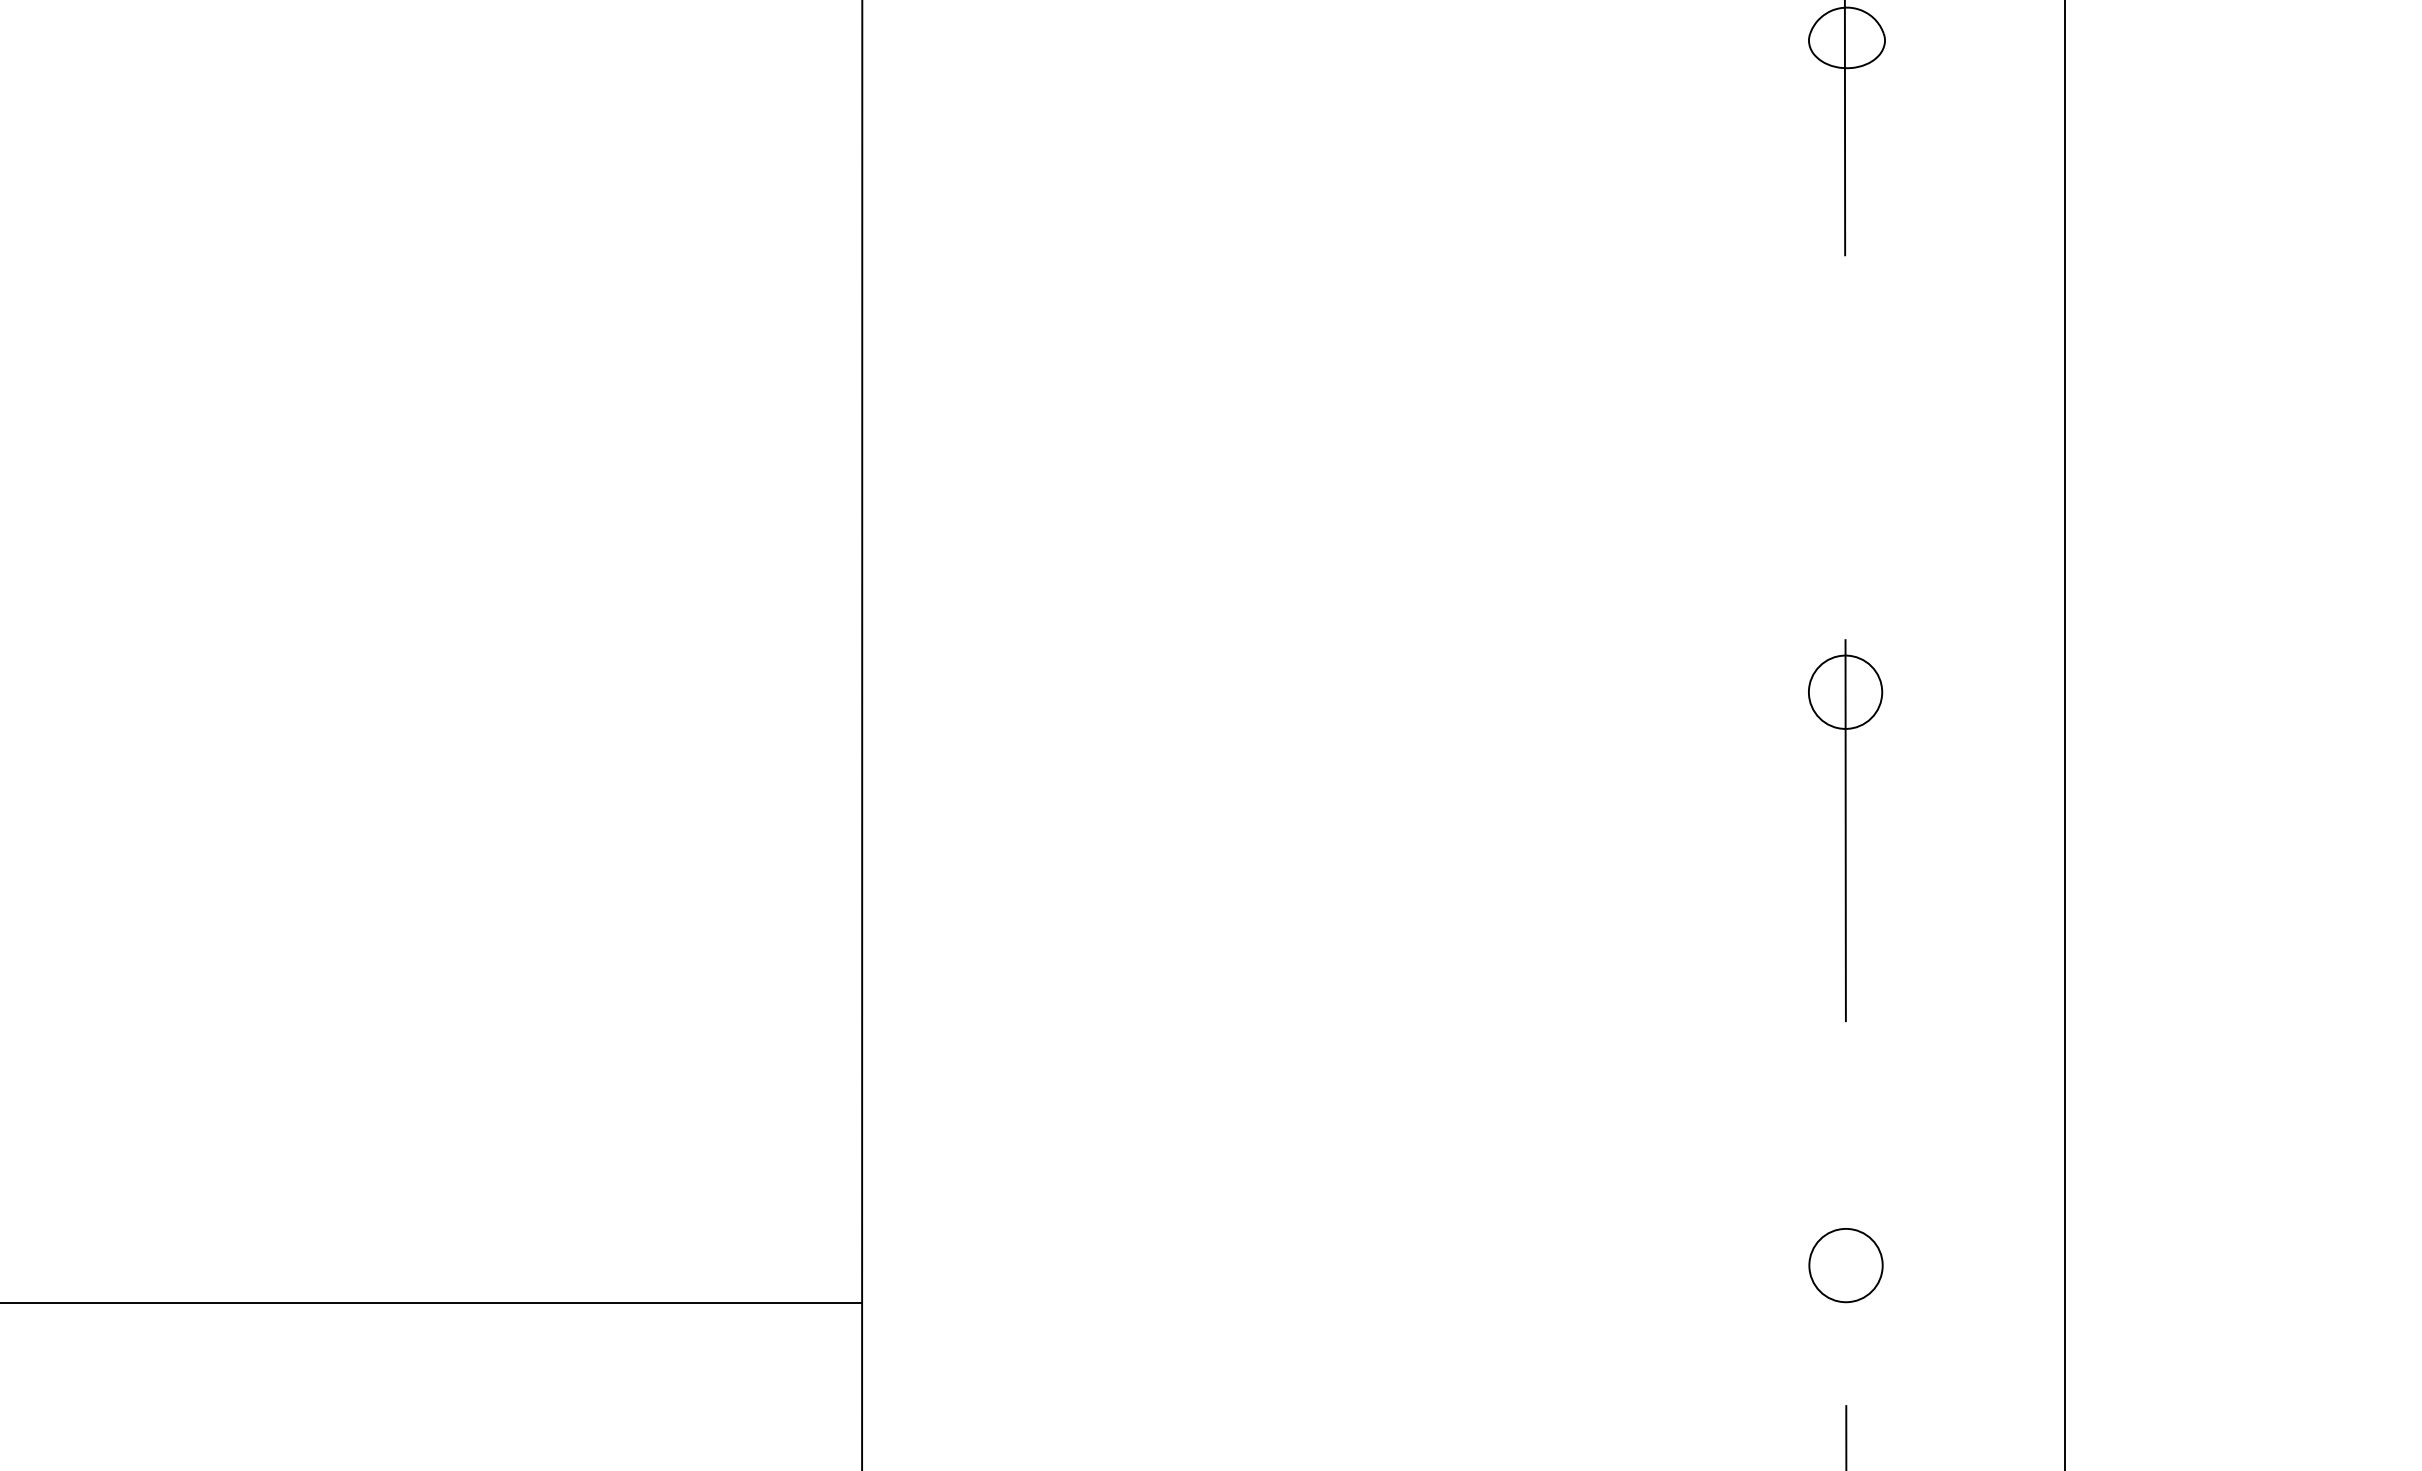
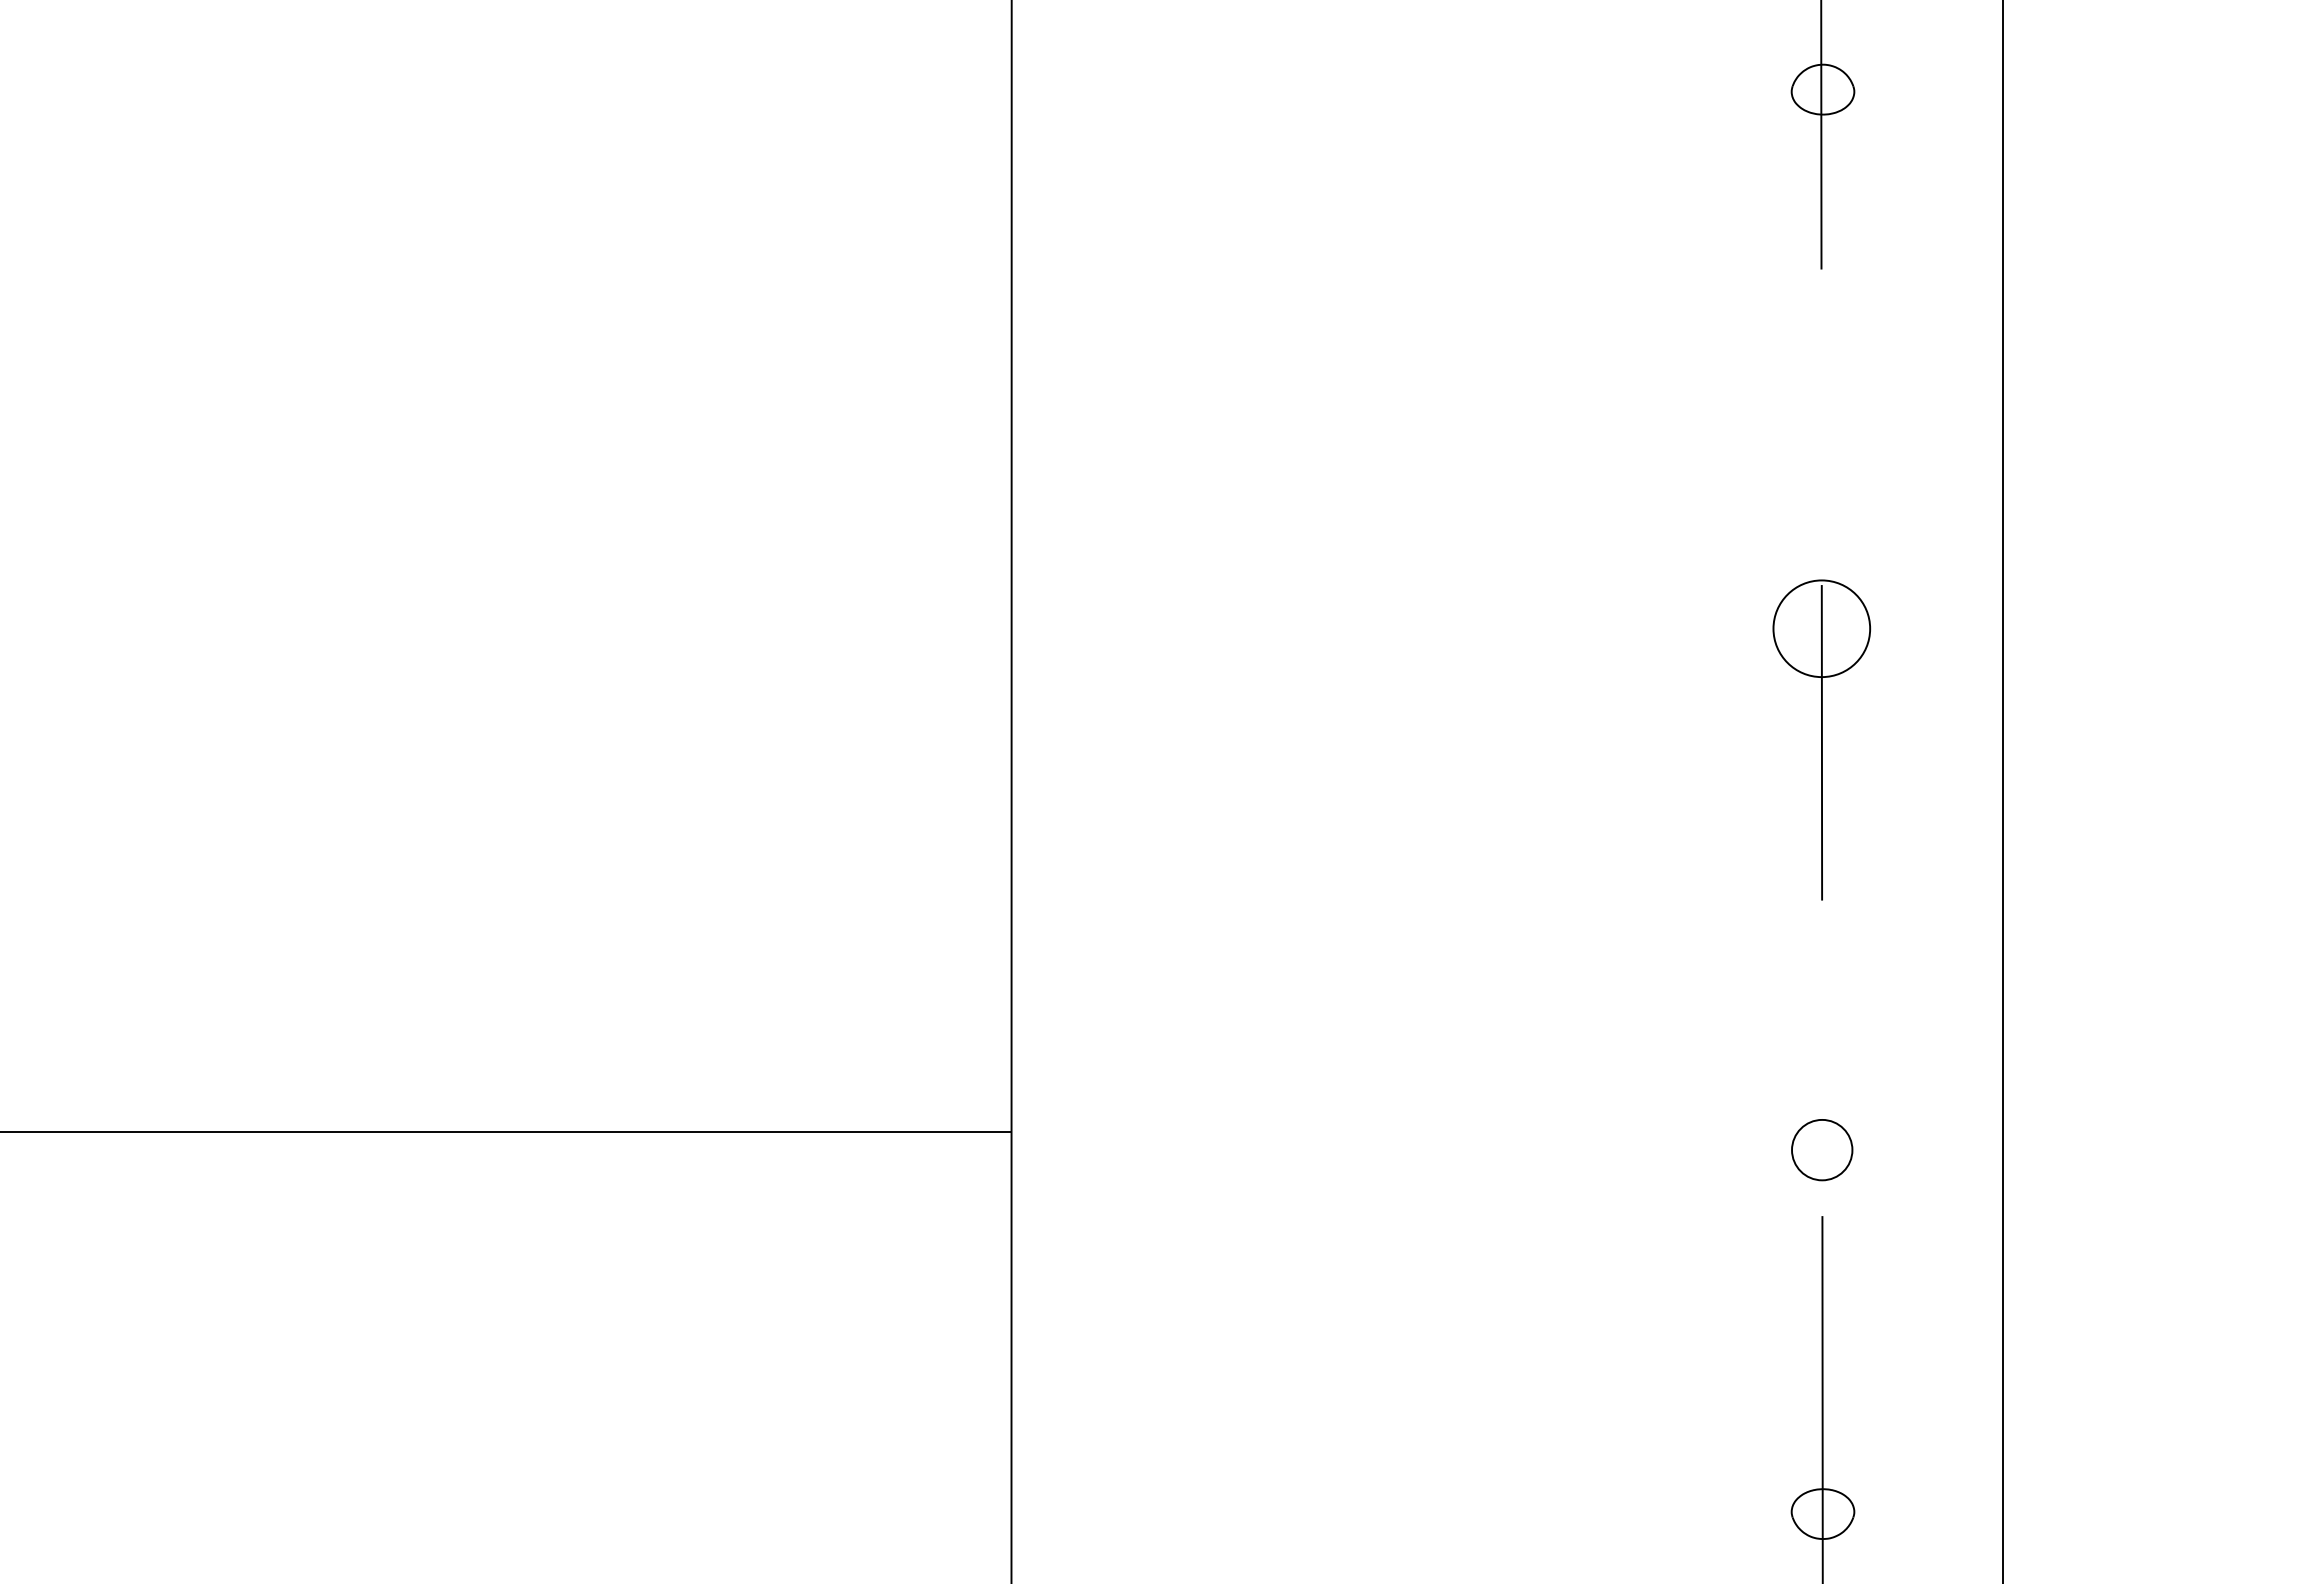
circle: (1845, 691) -> (1821, 628), size x1.6
circle: (1846, 1266) -> (1822, 1150), moved

